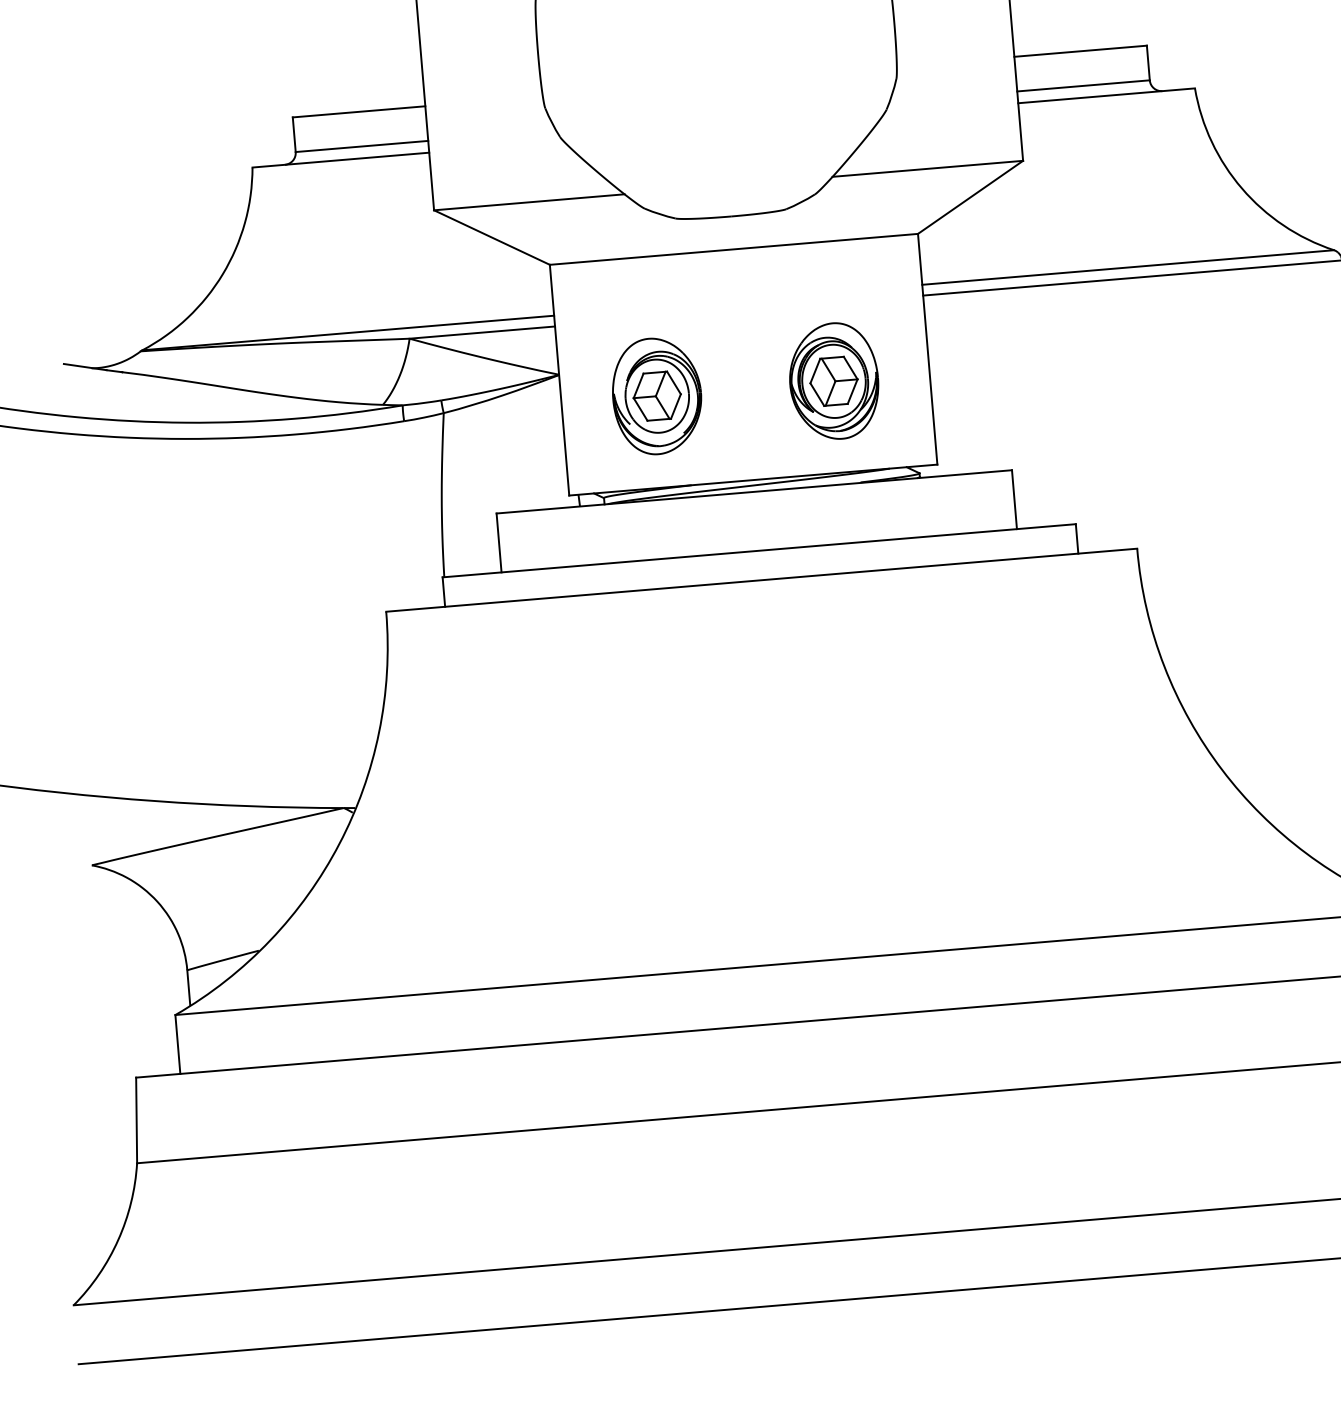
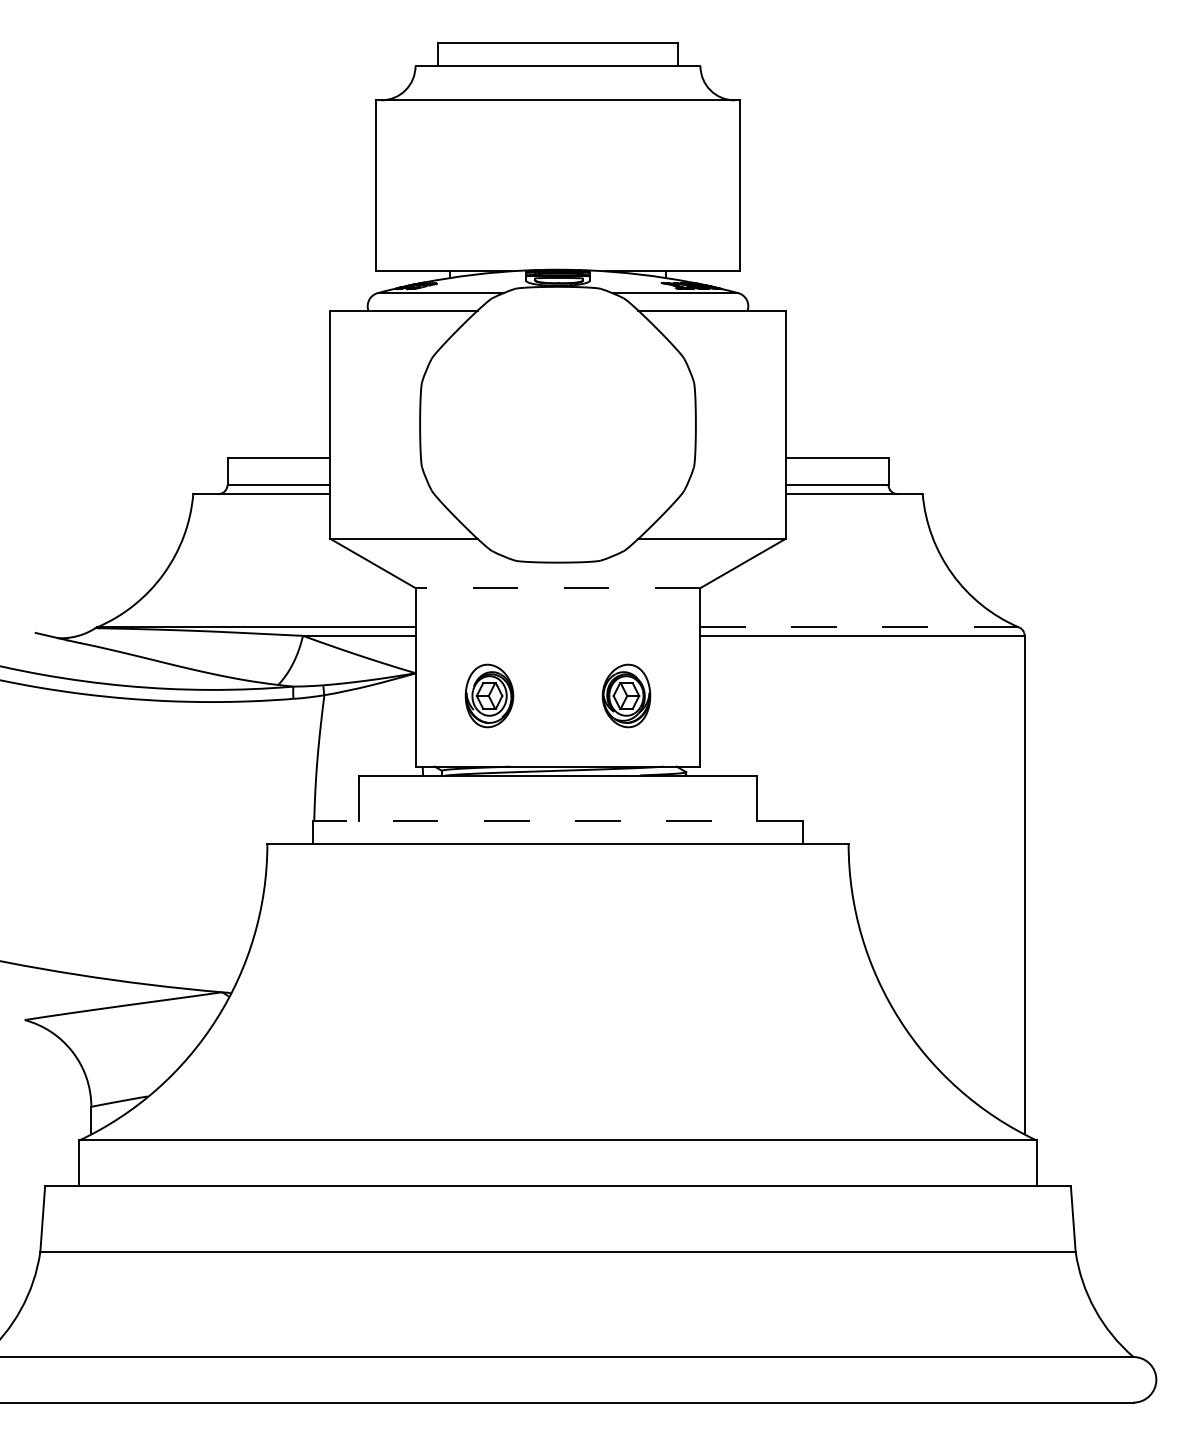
line: (733, 249) -> (557, 588), solid -> dashed
line: (1127, 267) -> (859, 627), solid -> dashed
part: (834, 380) -> (626, 695), size x0.7
part: (657, 395) -> (489, 695), size x0.7
line: (758, 550) -> (557, 821), solid -> dashed

